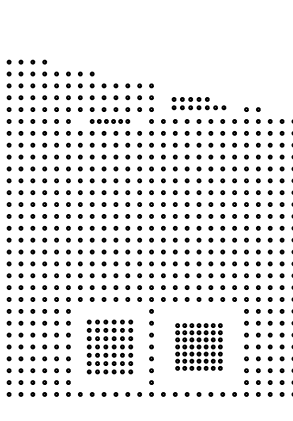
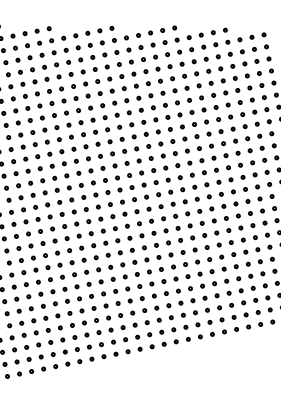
part: (198, 103) -> (163, 36), size x1.43
part: (109, 121) -> (76, 73), size x1.67
part: (109, 346) -> (123, 301), size x1.43
part: (198, 346) -> (214, 283), size x1.67

